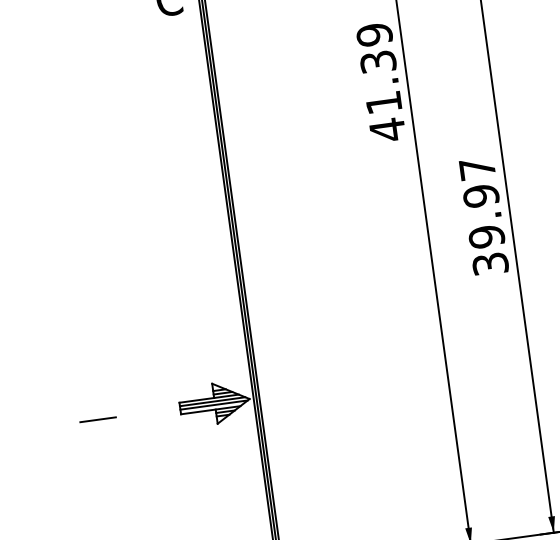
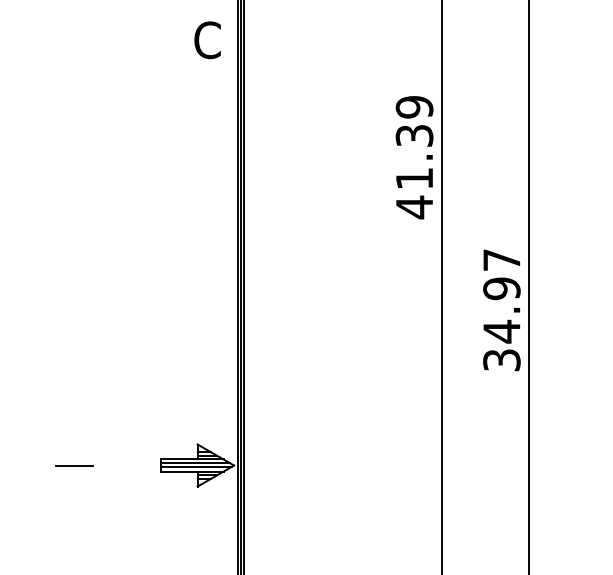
text: (486, 236) -> (501, 331), 39.97 -> 34.97

